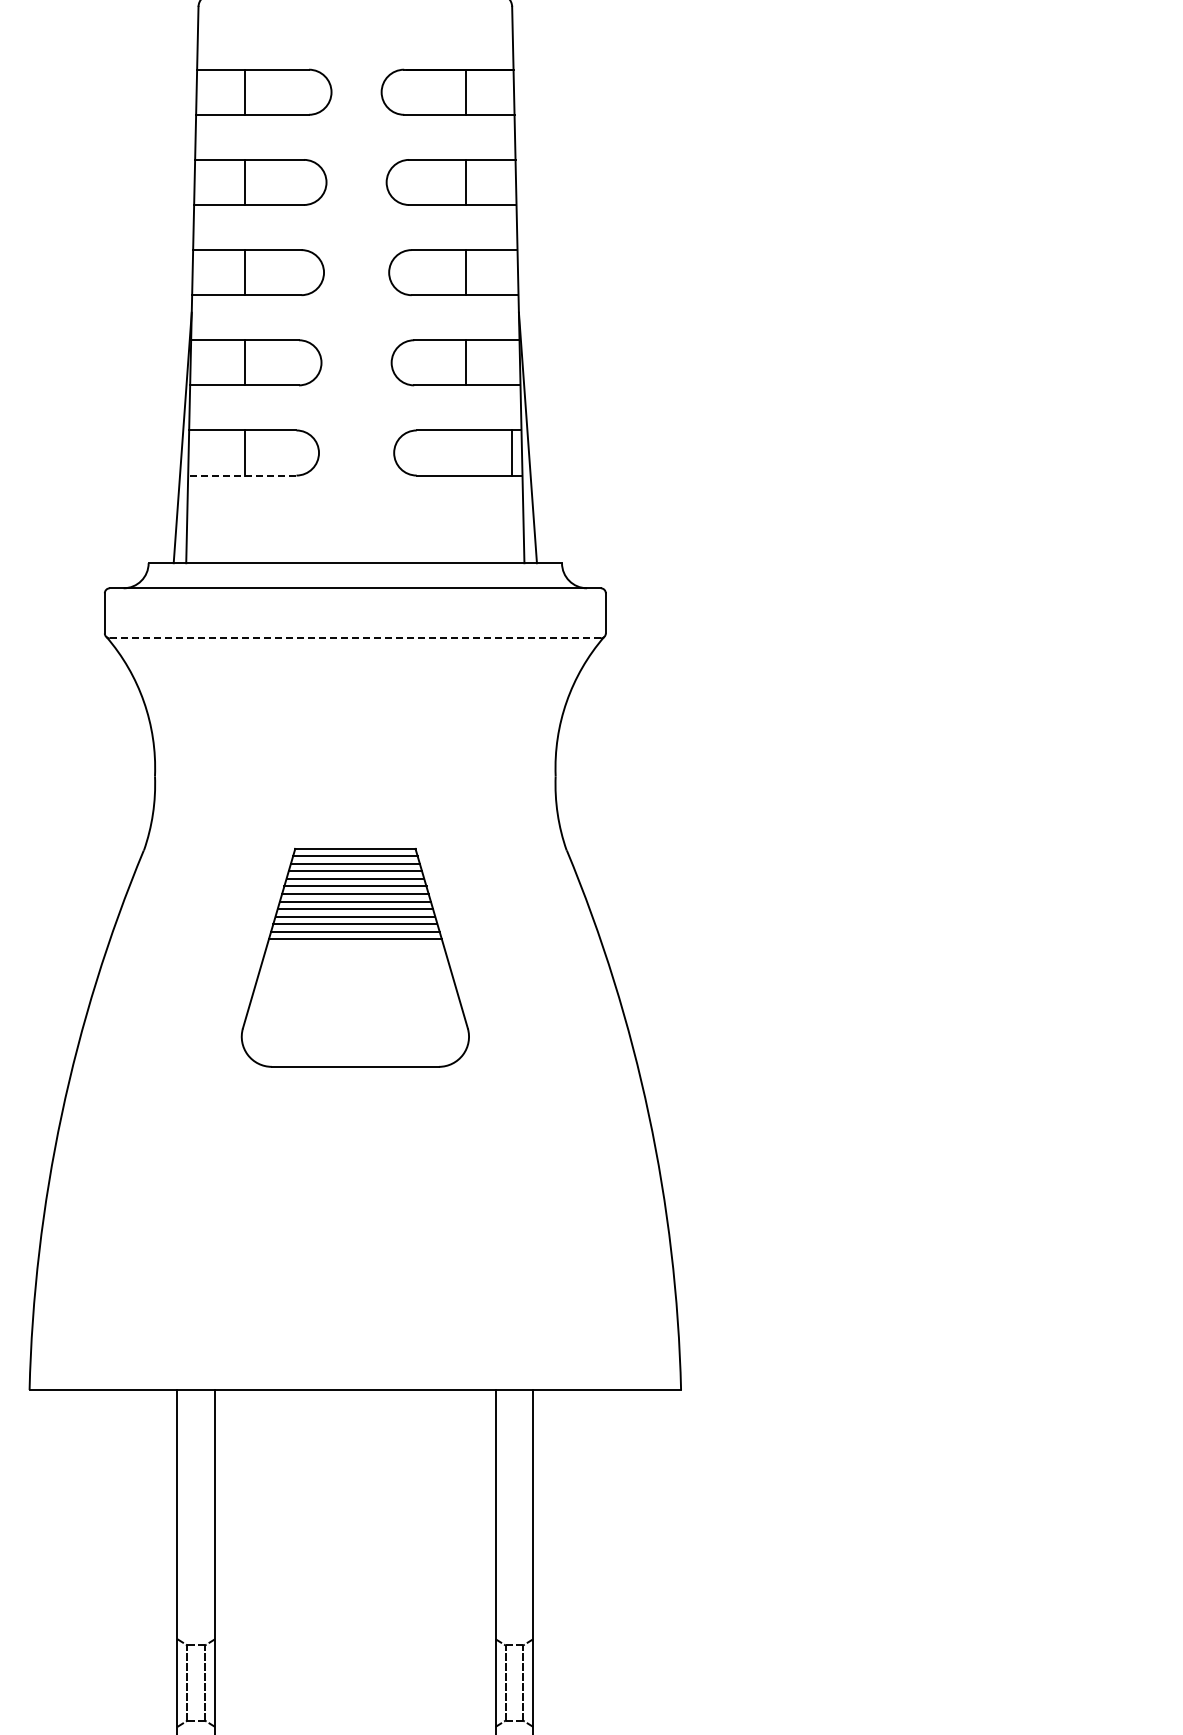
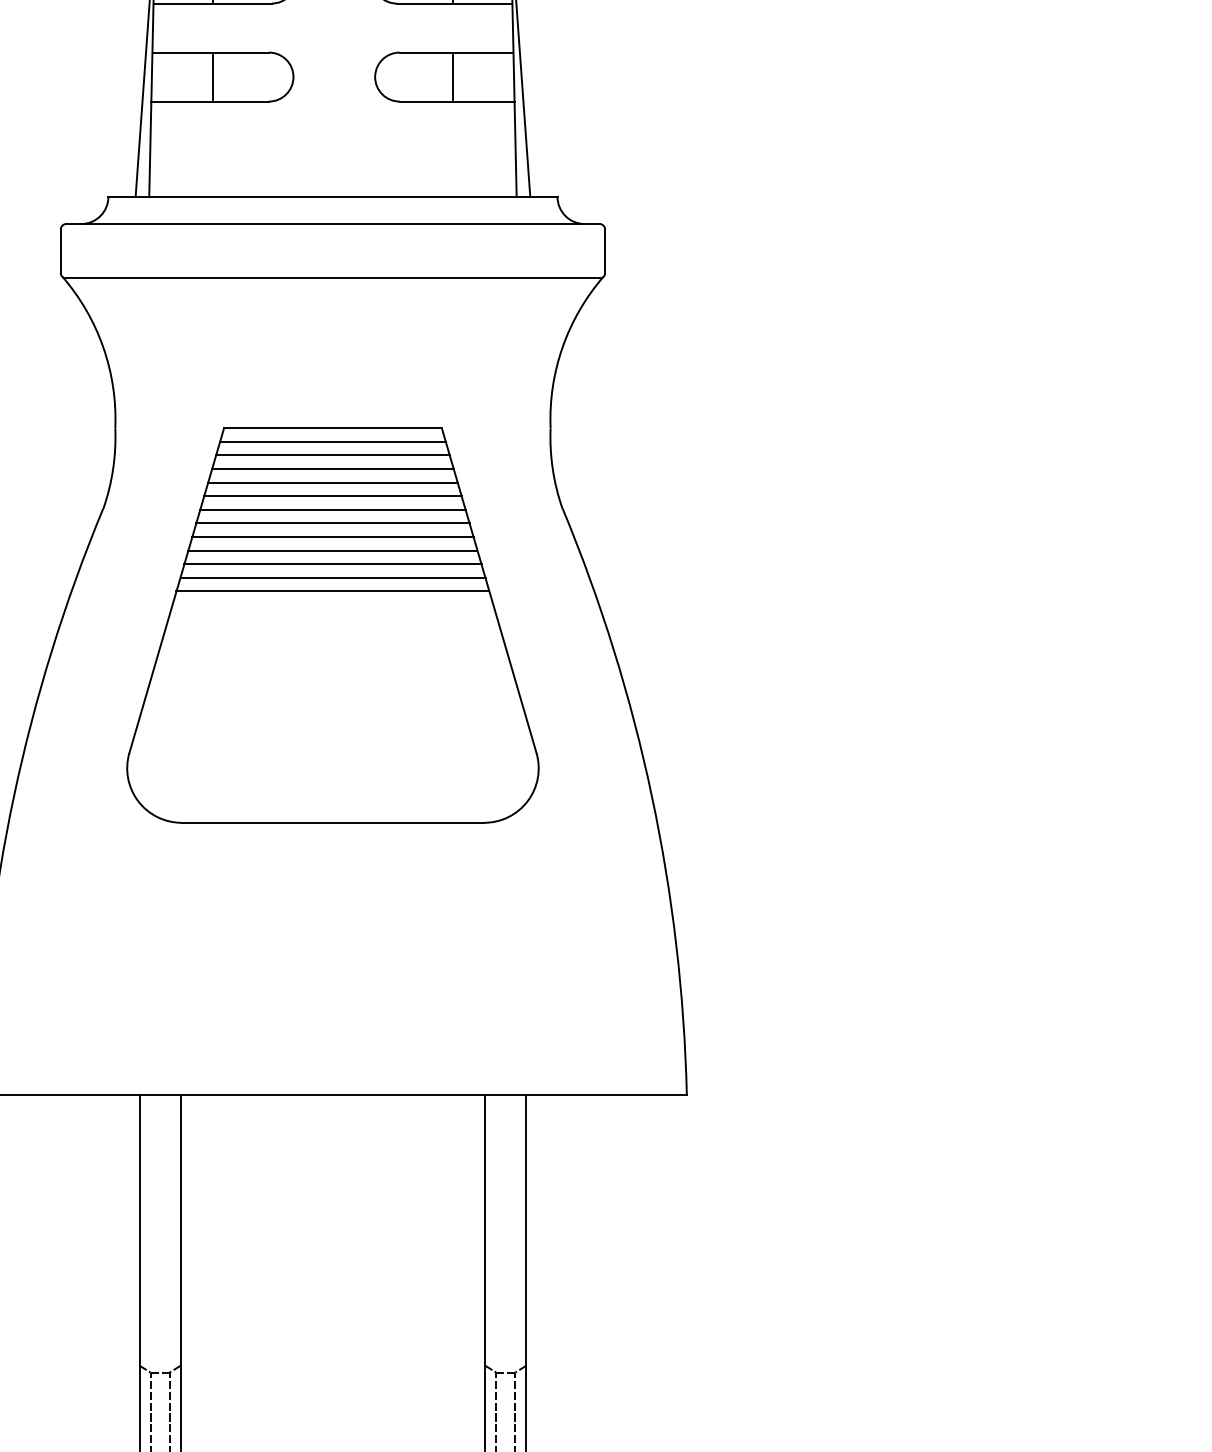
line: (511, 452) -> (452, 76), moved
line: (241, 475) -> (209, 101), dashed -> solid
line: (355, 638) -> (333, 278), dashed -> solid
part: (355, 957) -> (333, 625), size x1.67

